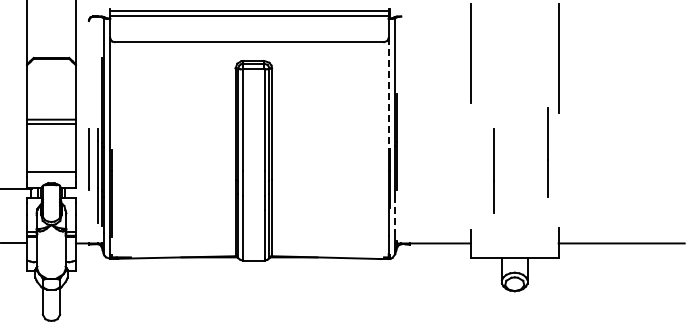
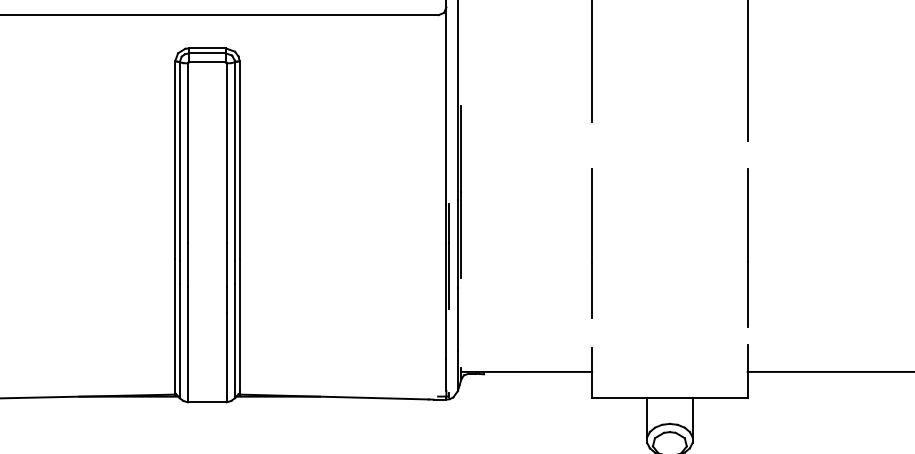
line: (388, 93) -> (446, 106), dashed -> solid
line: (547, 152) -> (747, 247), moved
line: (493, 170) -> (591, 242), moved
line: (395, 213) -> (458, 318), dashed -> solid

